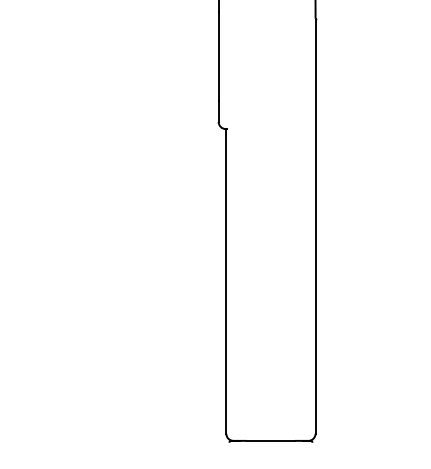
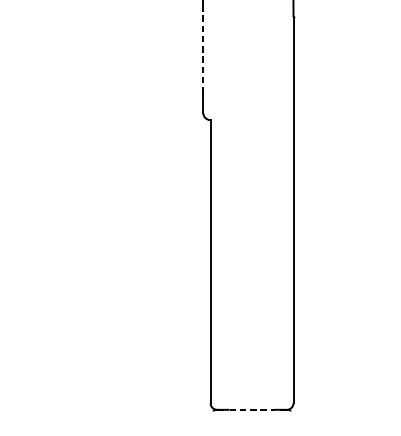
line: (218, 56) -> (203, 52), solid -> dashed
line: (271, 440) -> (252, 409), solid -> dashed

